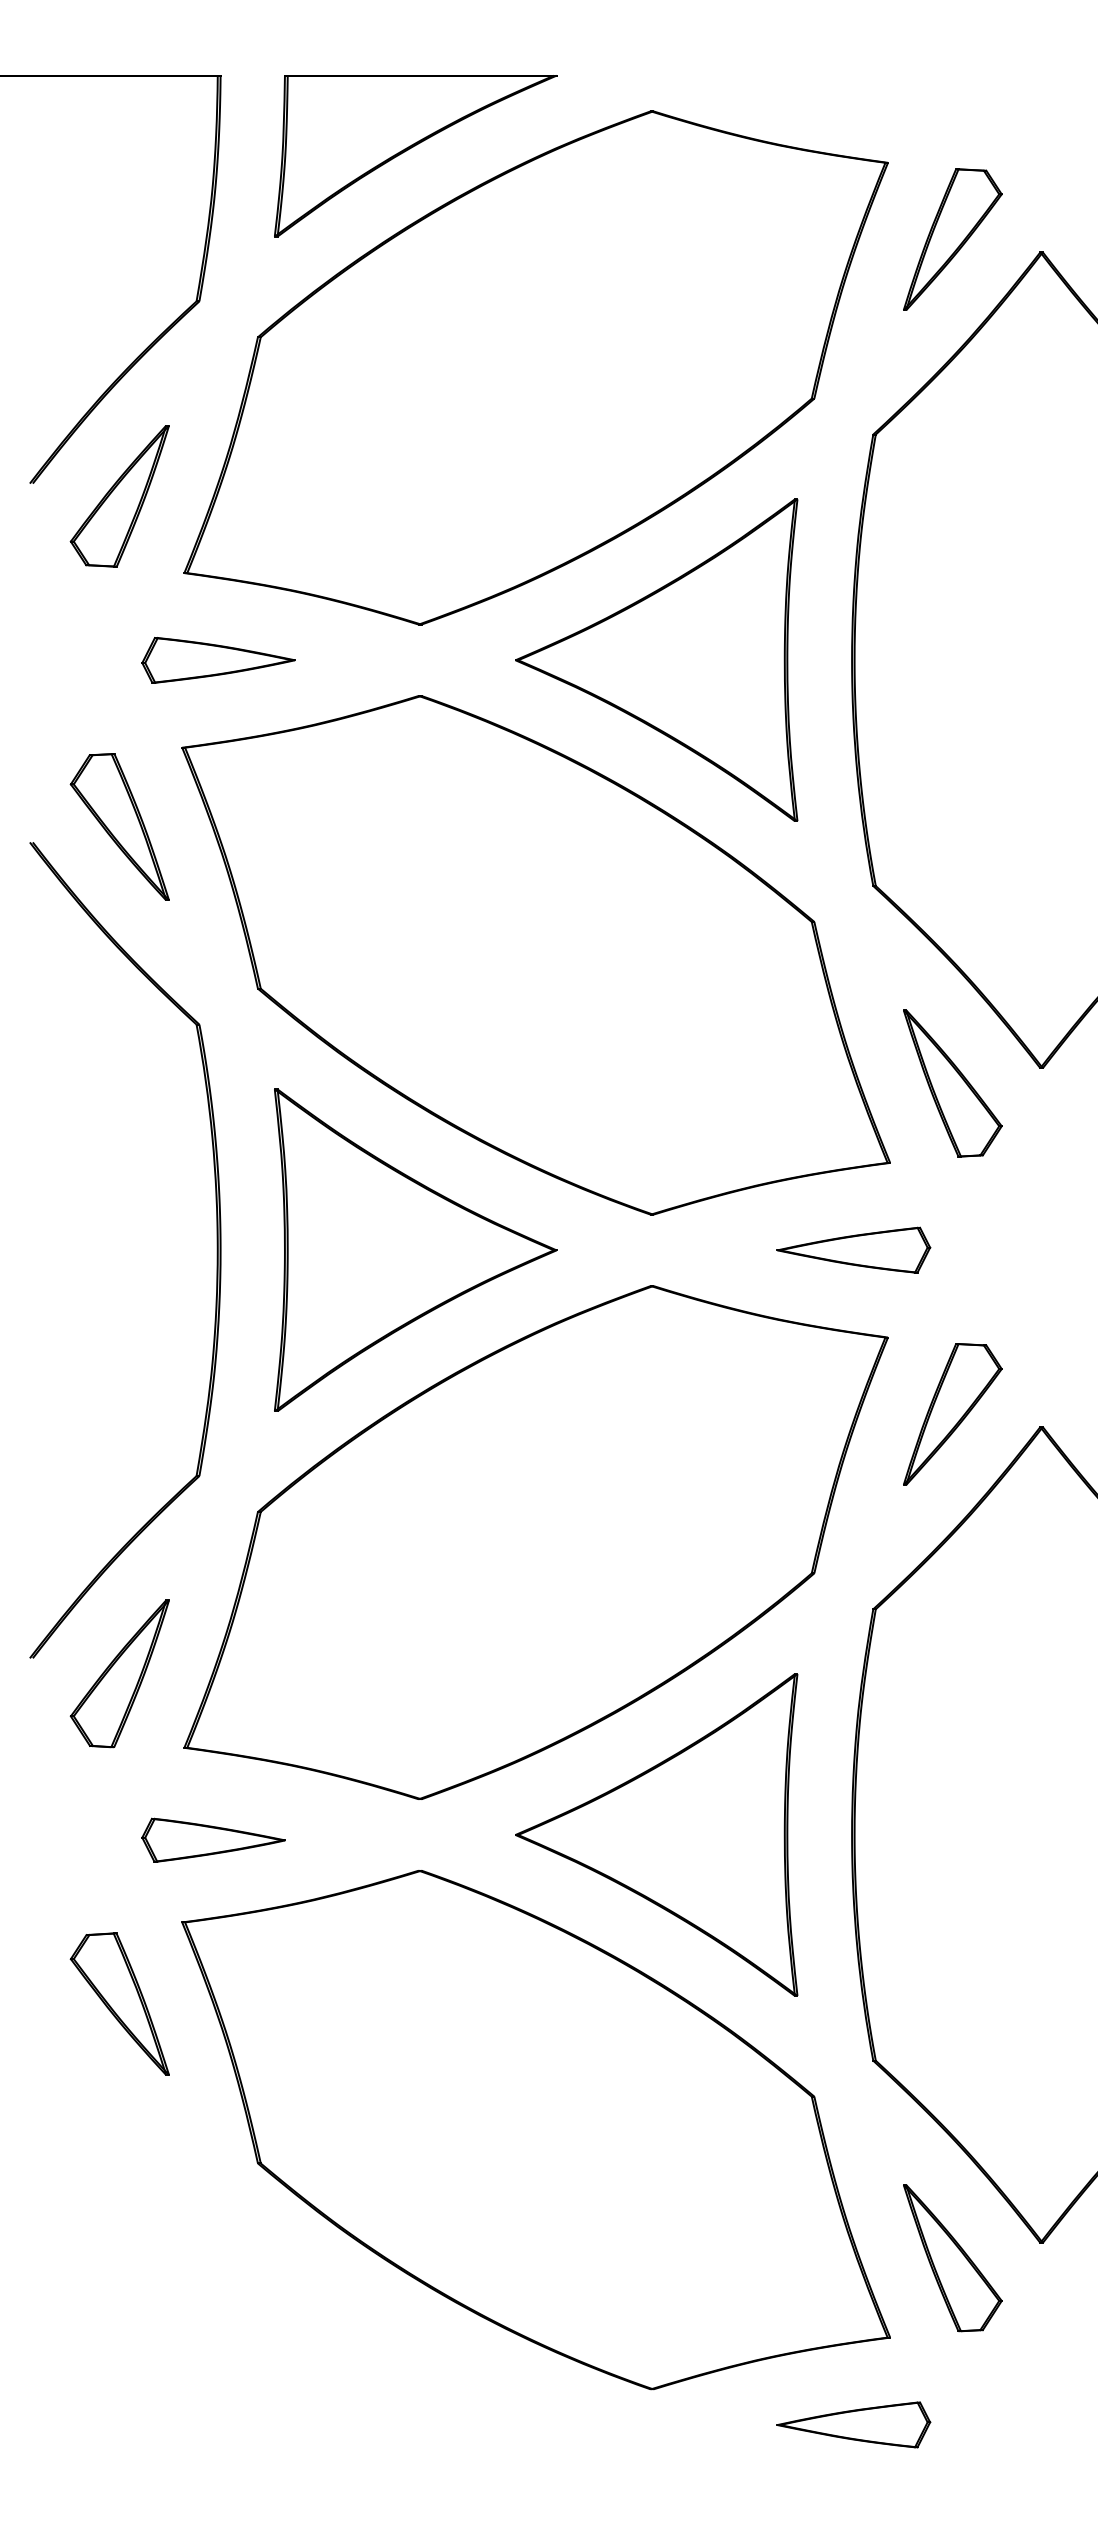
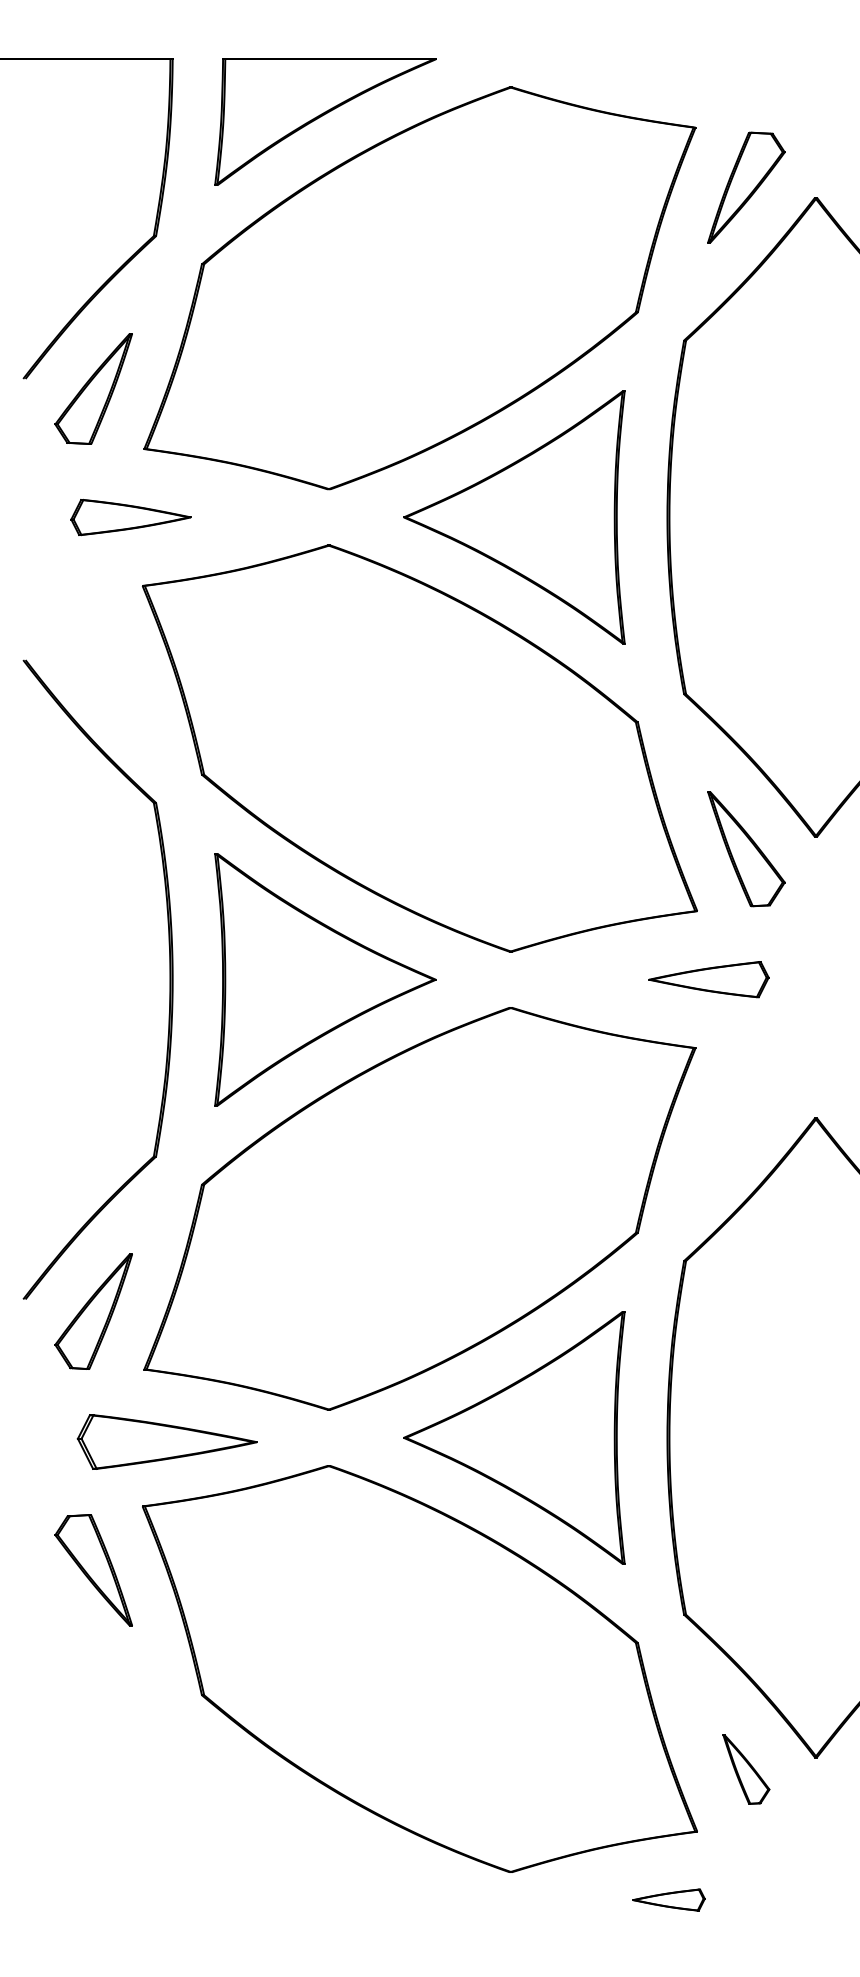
part: (217, 660) -> (130, 517), moved
part: (119, 826) -> (93, 647), removed
part: (853, 1250) -> (708, 979), moved
part: (952, 1414) -> (746, 1108), removed
part: (212, 1839) -> (166, 1441), size x1.6
part: (952, 2258) -> (746, 1769), size x0.6
part: (853, 2424) -> (668, 1899), size x0.6

